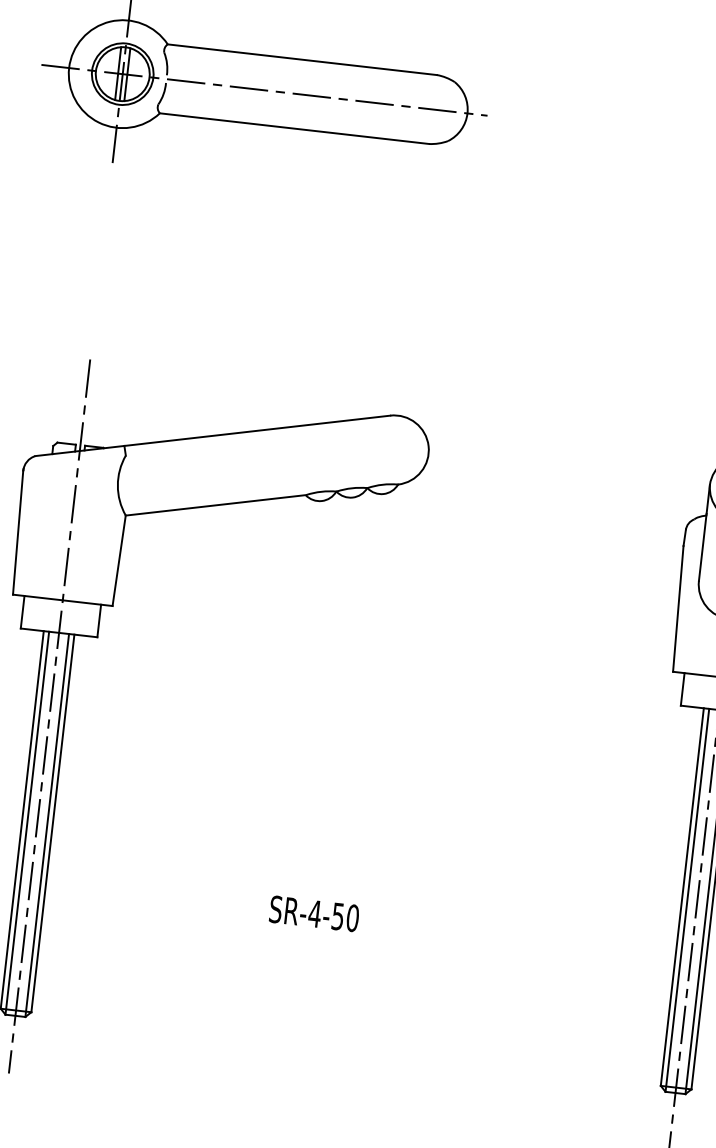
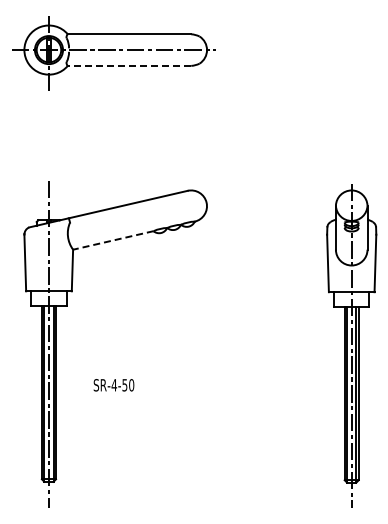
line: (294, 127) -> (129, 65), solid -> dashed
line: (213, 505) -> (112, 240), solid -> dashed
text: (313, 914) -> (113, 385), moved

